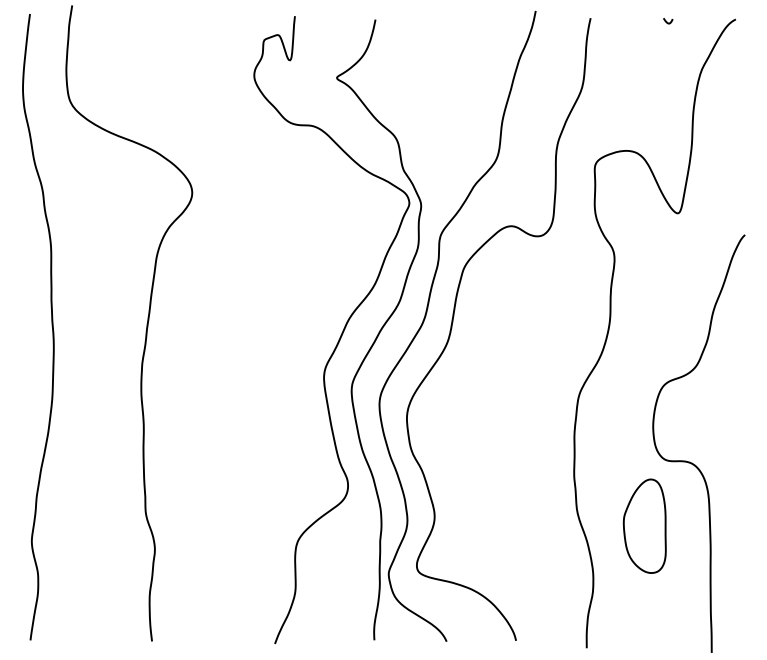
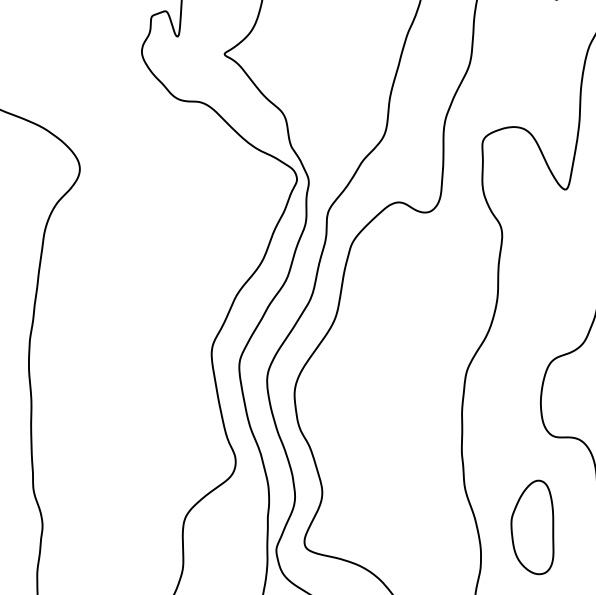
part: (644, 525) -> (532, 526), moved

